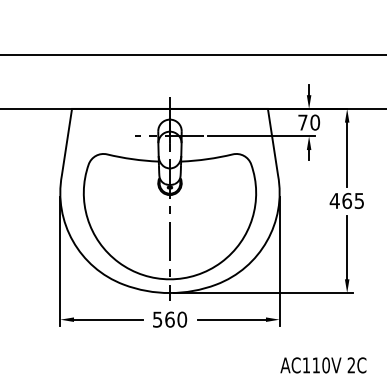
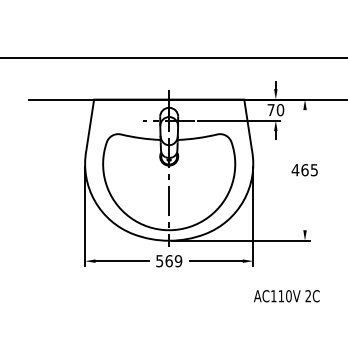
line: (347, 153) -> (305, 133), removed
line: (347, 248) -> (305, 206), removed
text: (182, 320) -> (178, 261), 560 -> 569

